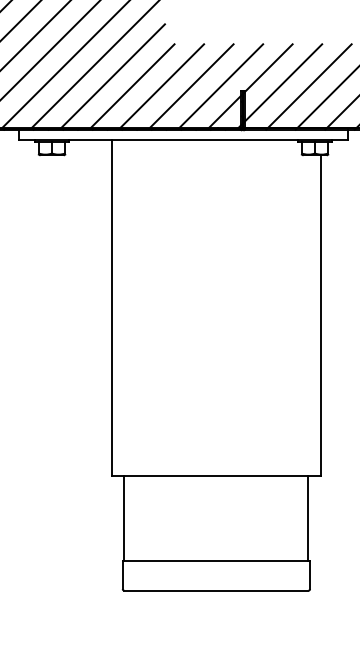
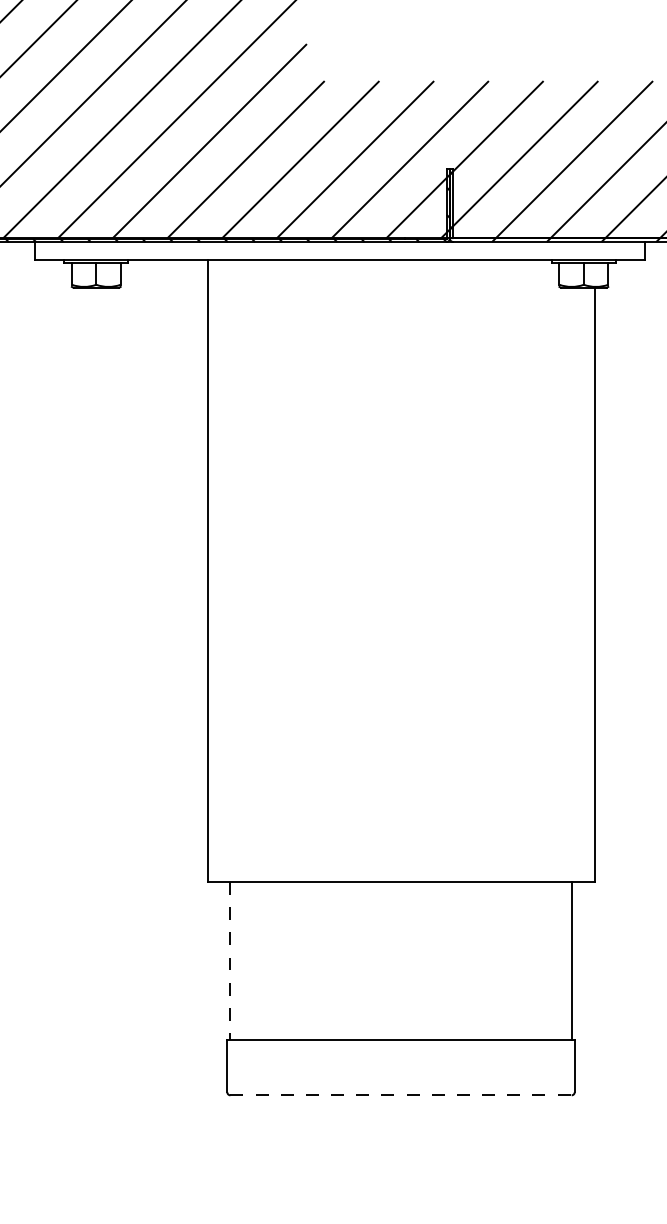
line: (124, 518) -> (230, 961), solid -> dashed
line: (216, 590) -> (401, 1094), solid -> dashed

